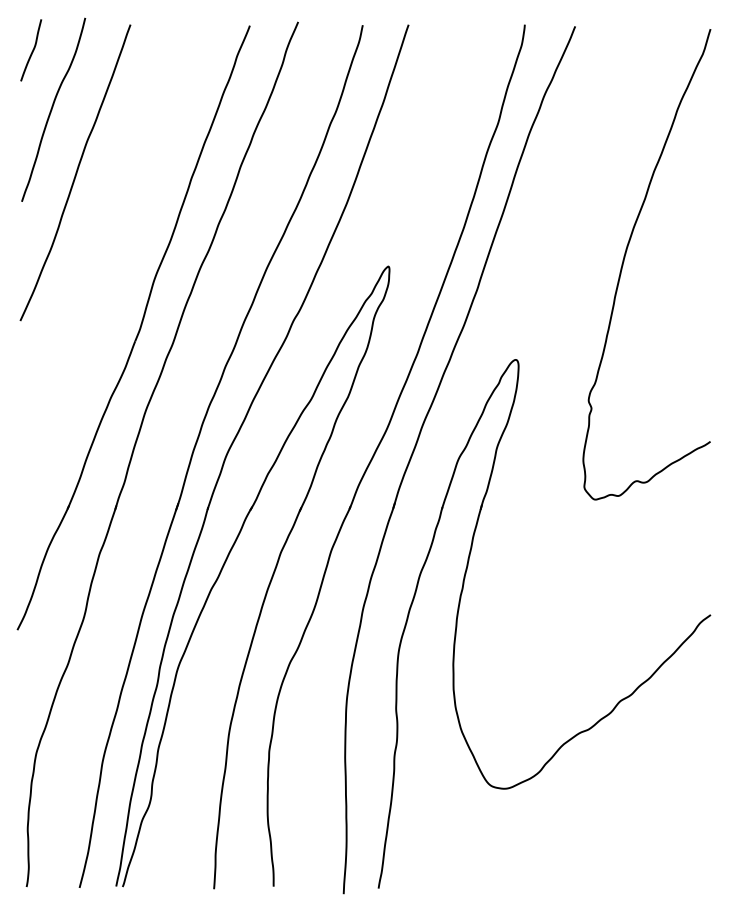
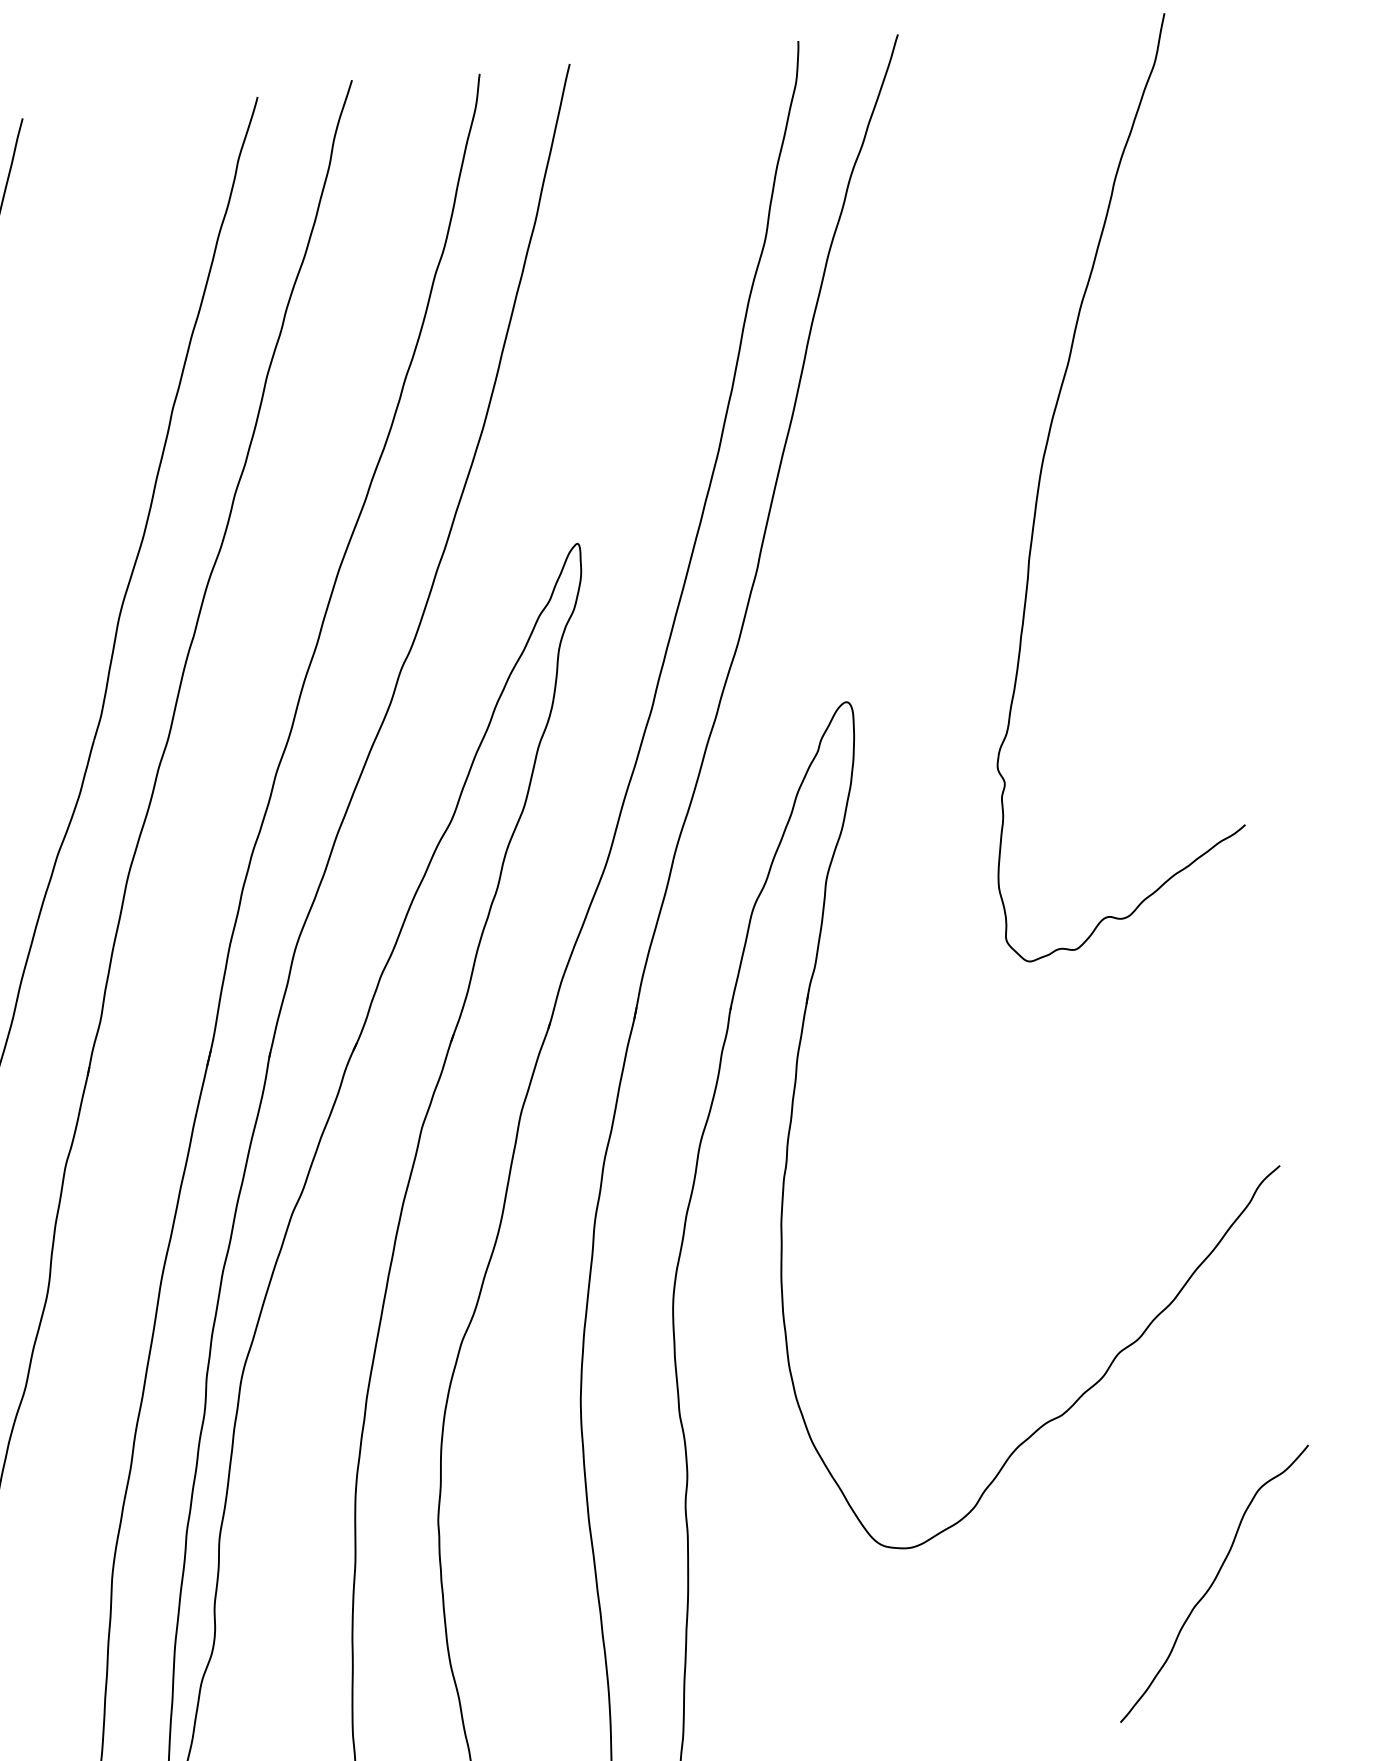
curve: (656, 821) -> (1213, 1582), added

